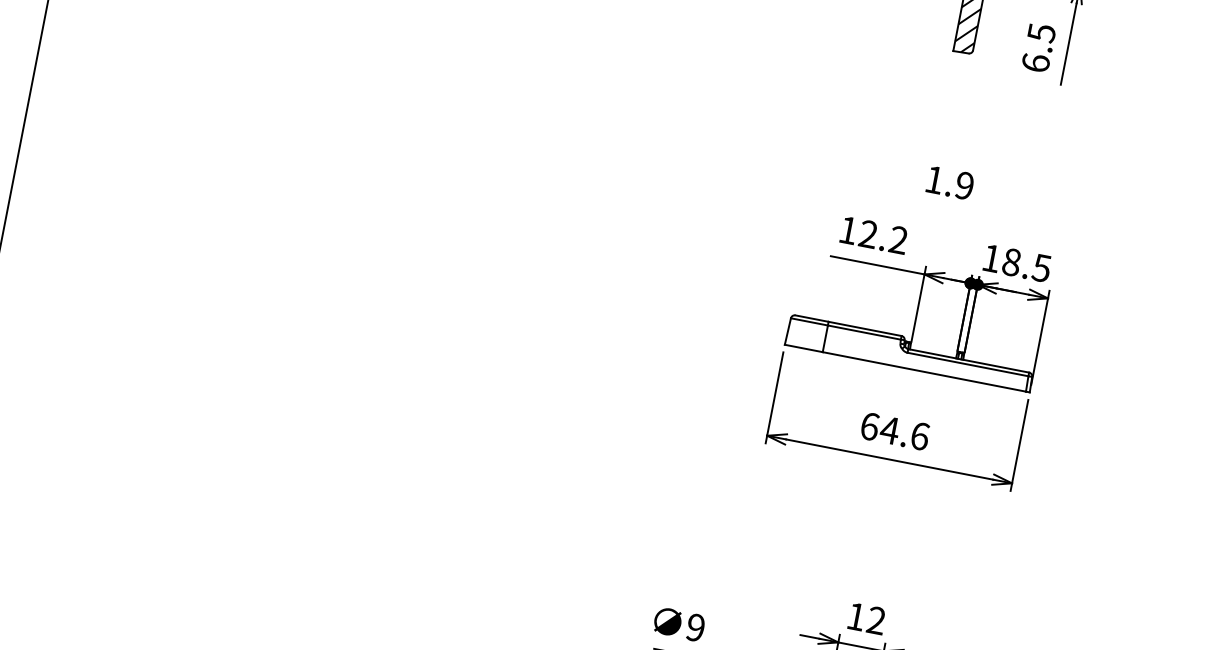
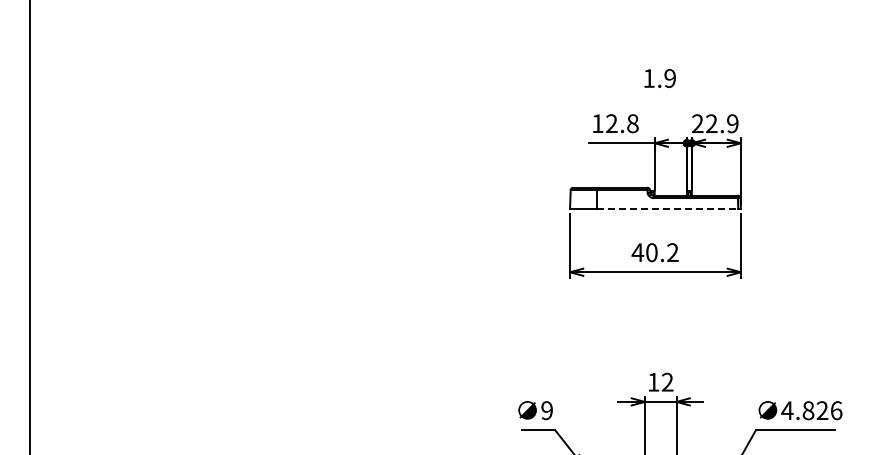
text: (898, 239) -> (632, 123), 12.2 -> 12.8
text: (1017, 262) -> (715, 123), 18.5 -> 22.9
line: (924, 371) -> (667, 208), solid -> dashed
text: (893, 430) -> (654, 252), 64.6 -> 40.2

